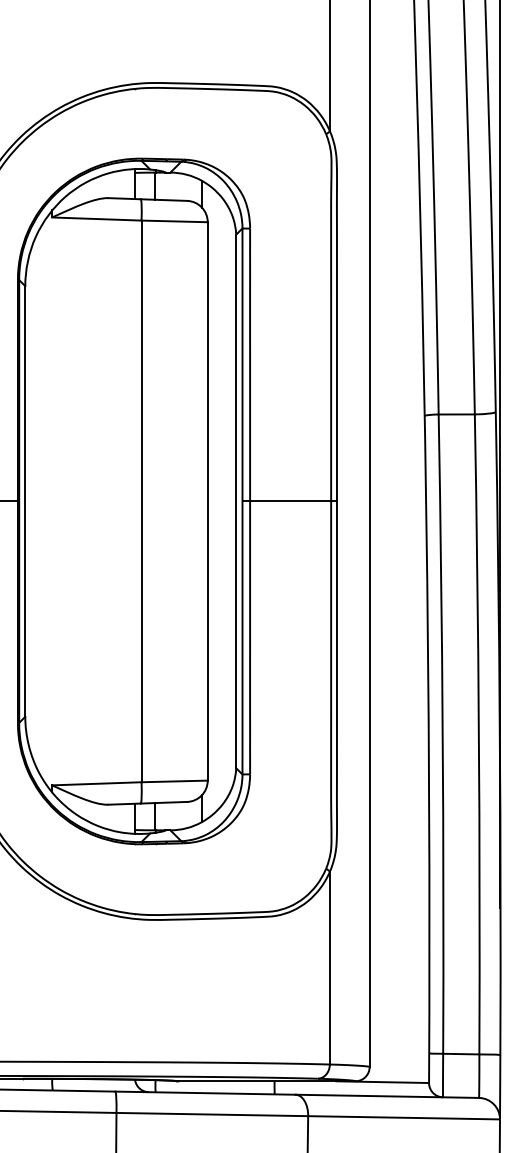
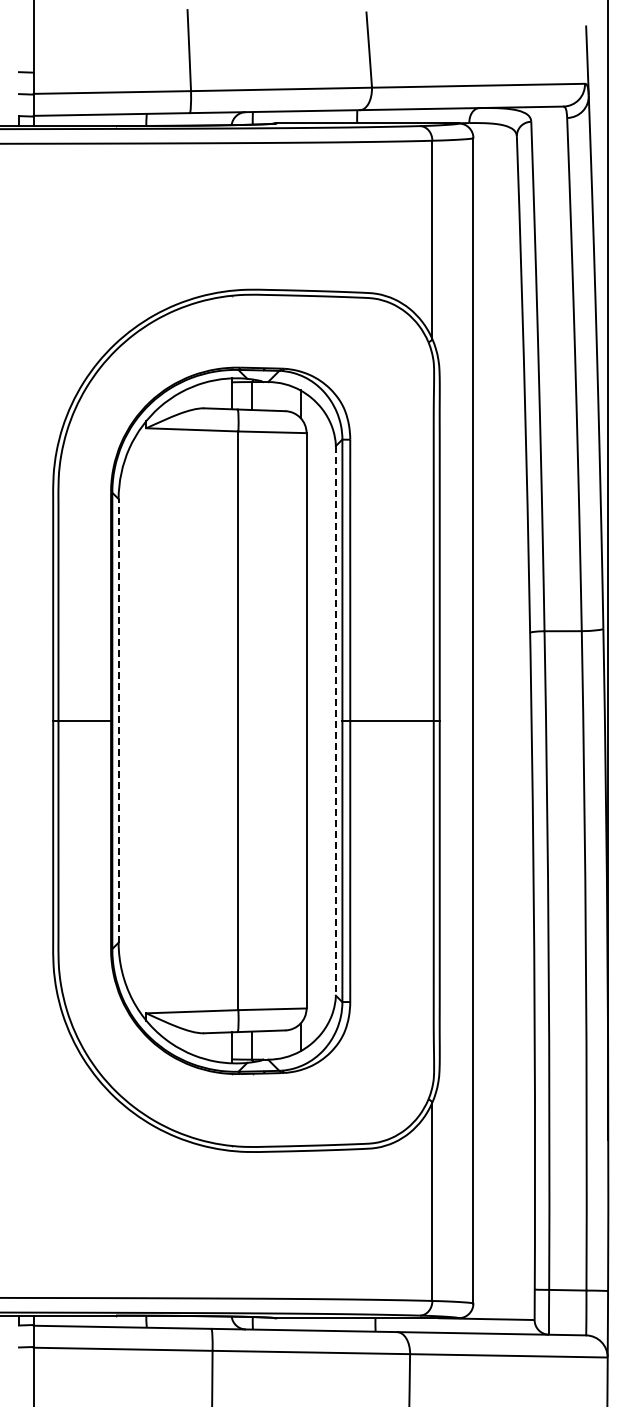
line: (25, 501) -> (118, 720), solid -> dashed
line: (235, 501) -> (335, 720), solid -> dashed

